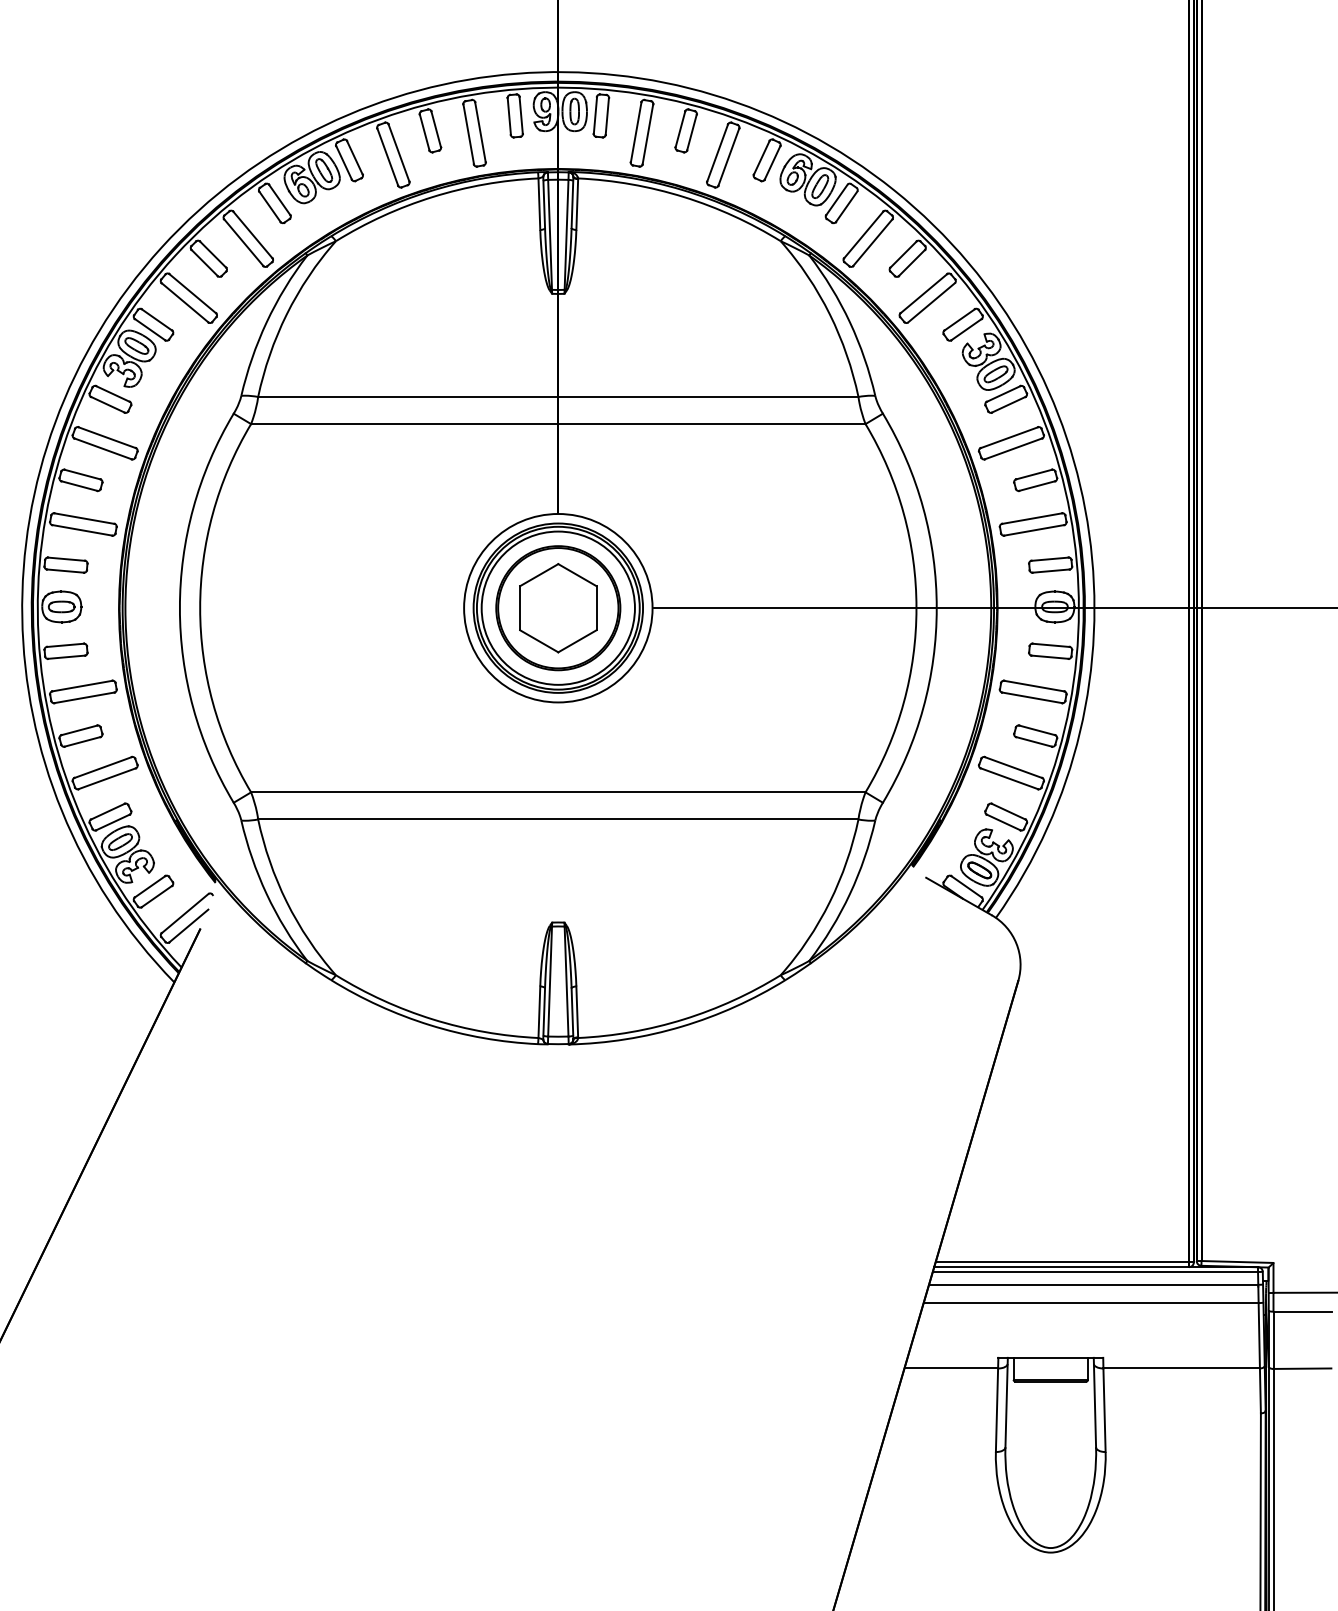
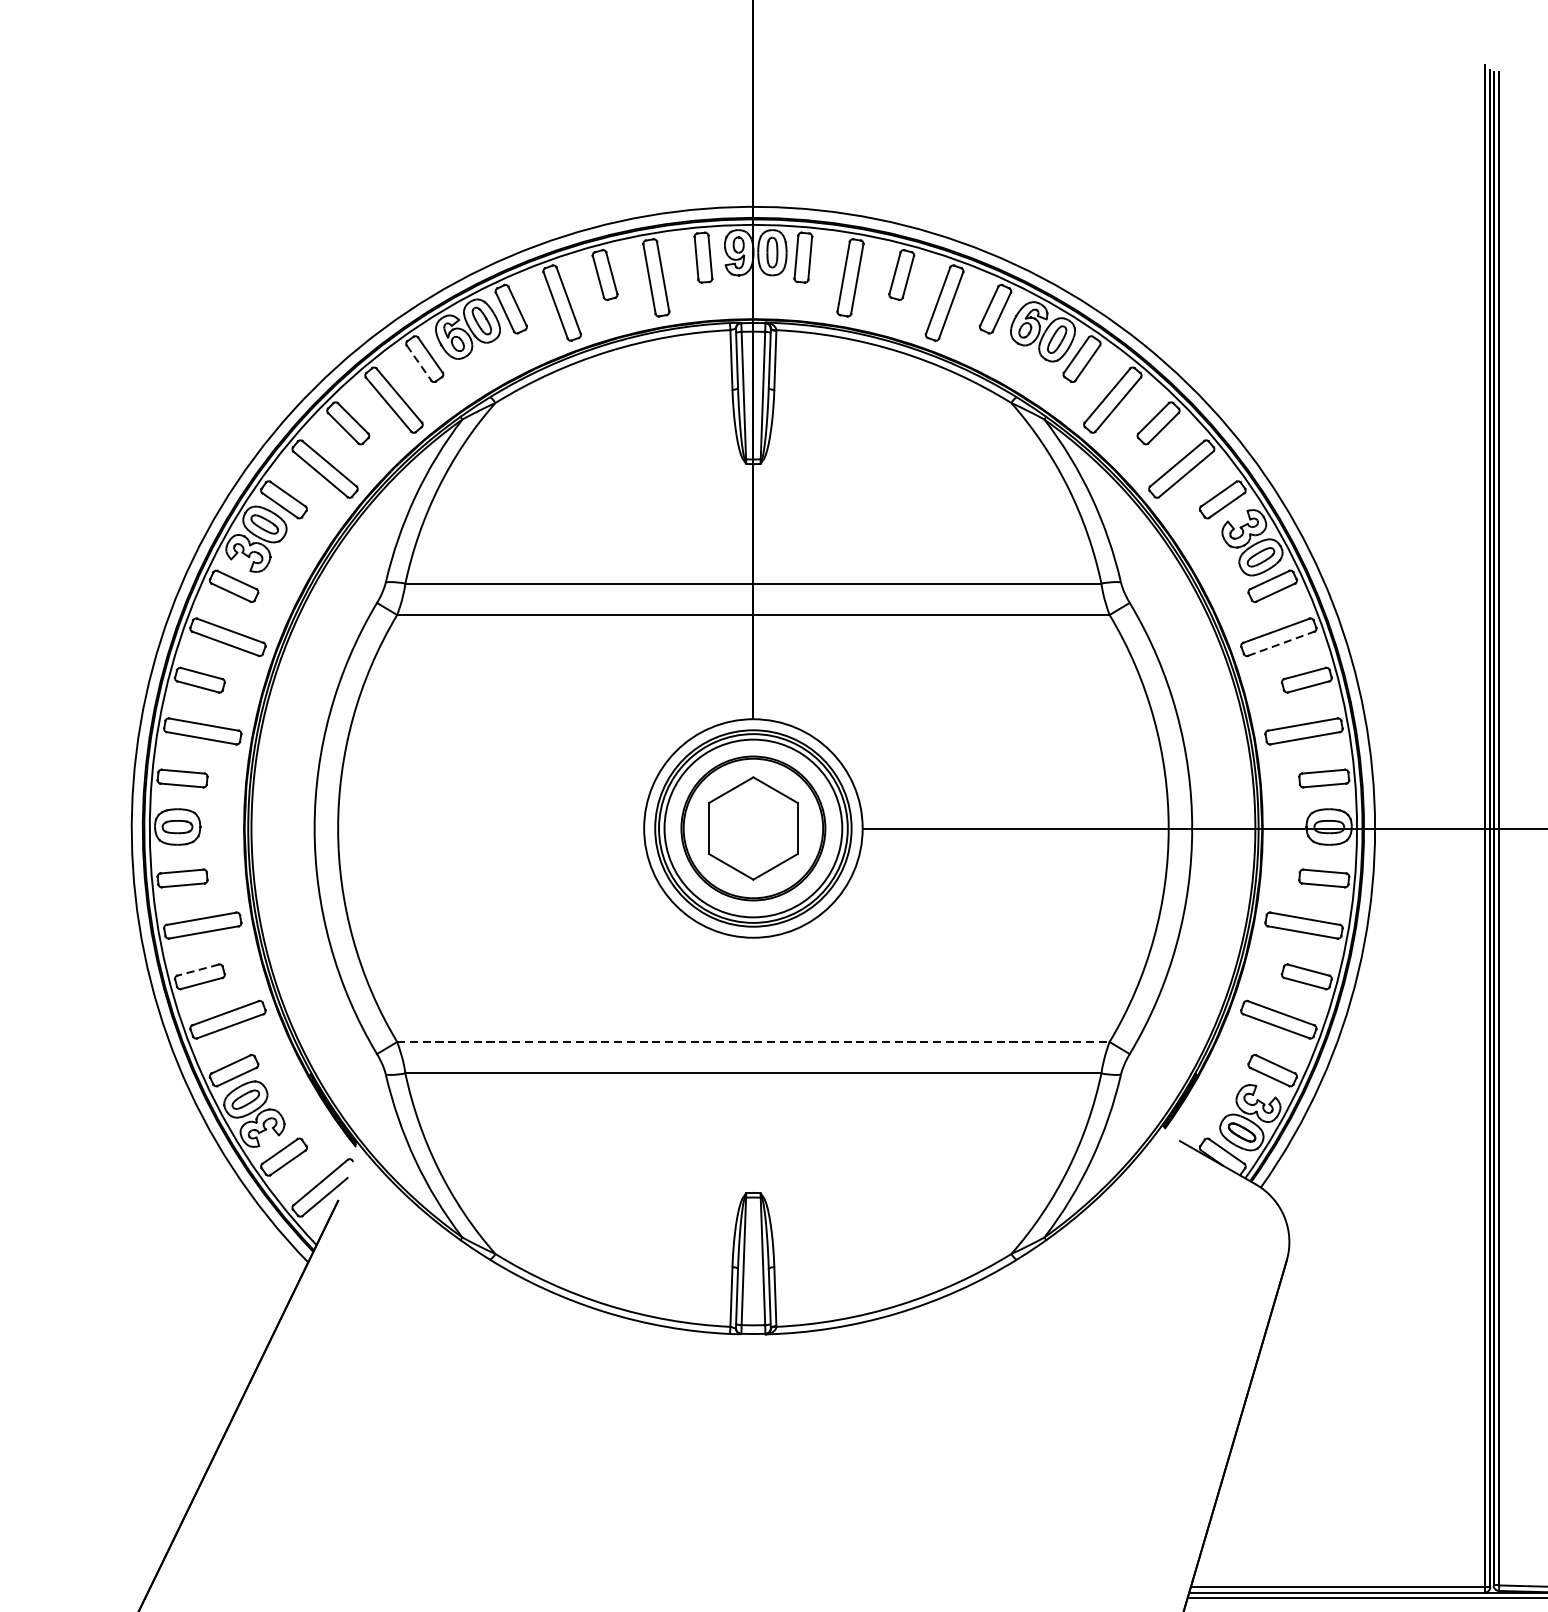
line: (270, 206) -> (419, 362), solid -> dashed
line: (1013, 448) -> (1281, 643), solid -> dashed
line: (79, 730) -> (198, 970), solid -> dashed
line: (558, 792) -> (753, 1042), solid -> dashed

